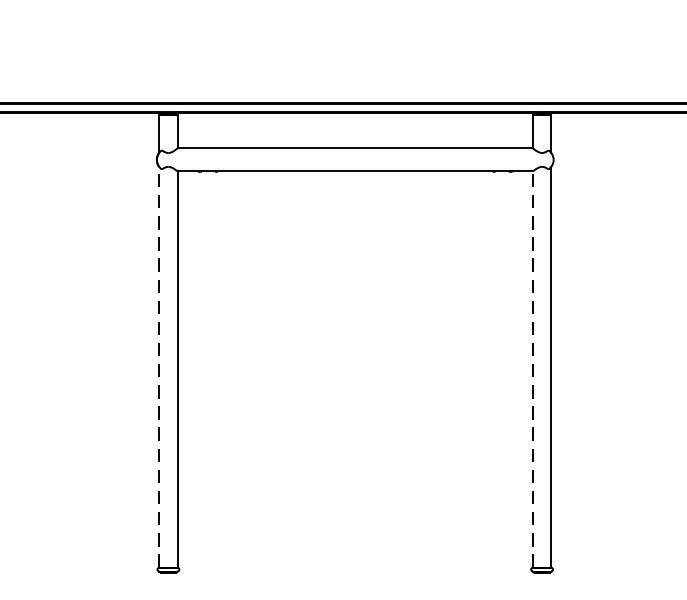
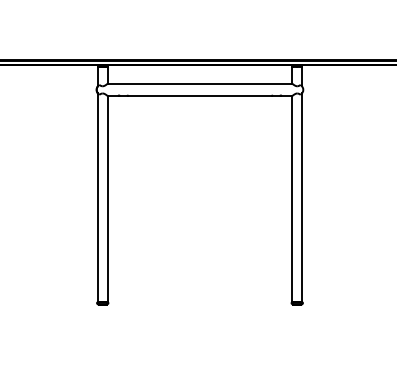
line: (158, 366) -> (97, 197), dashed -> solid
line: (532, 368) -> (292, 198), dashed -> solid

